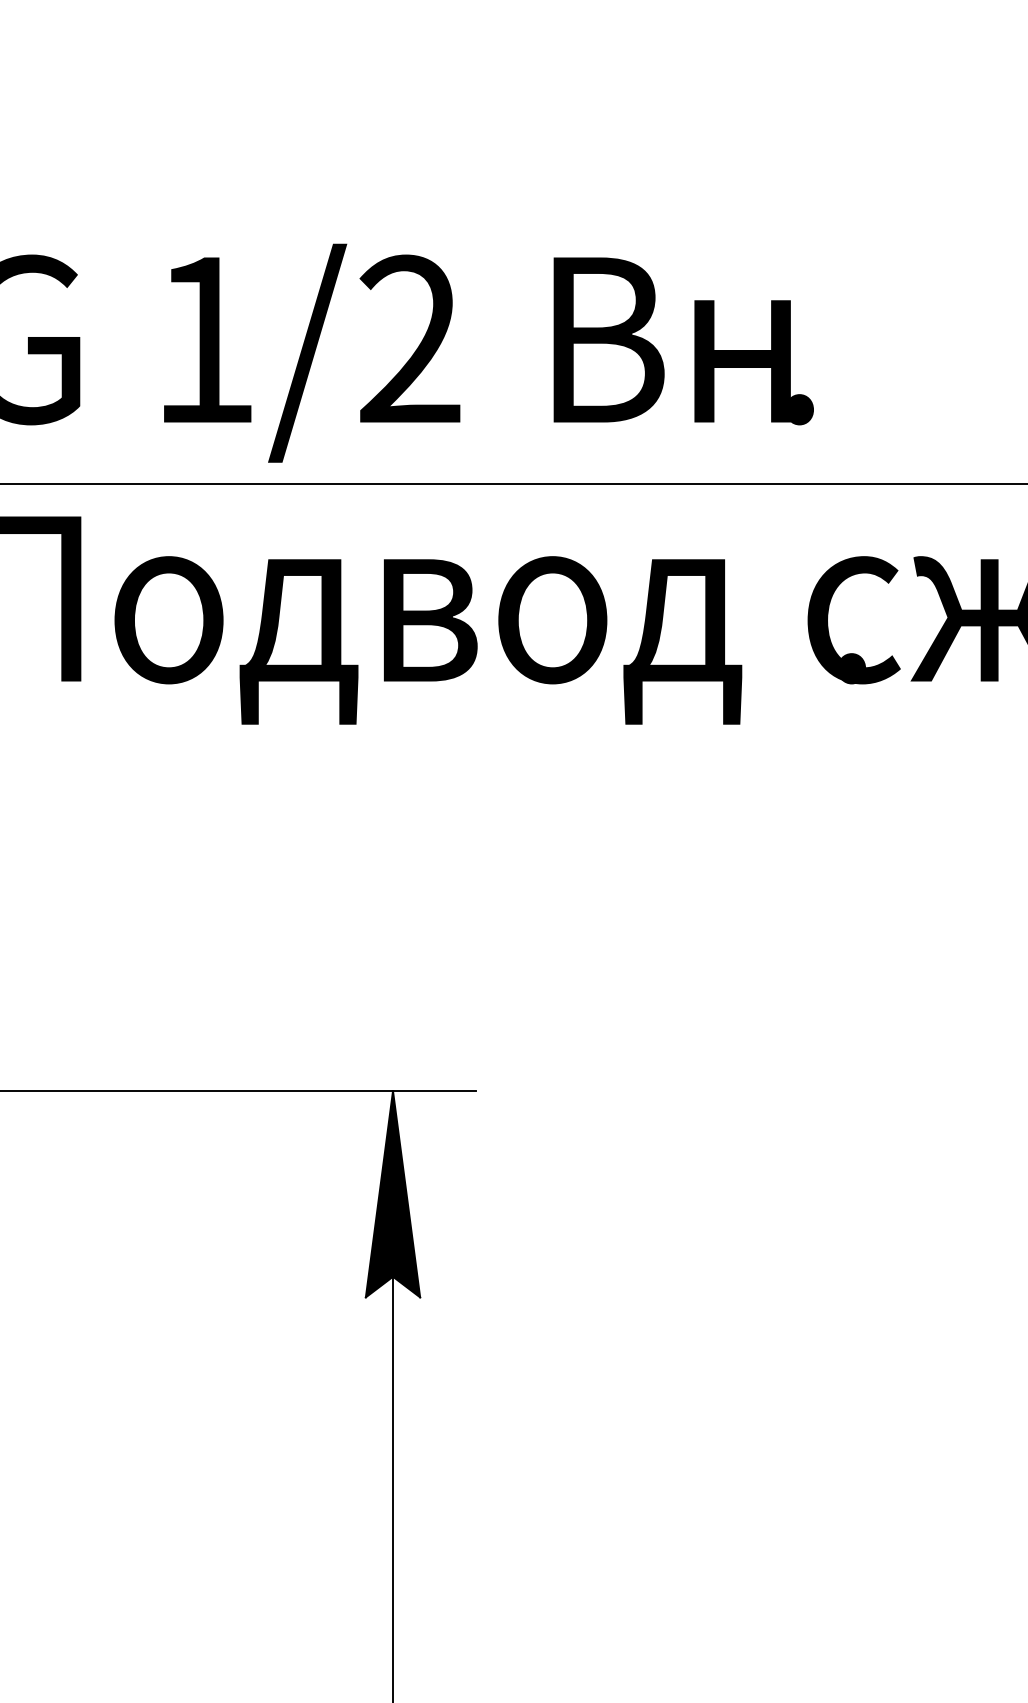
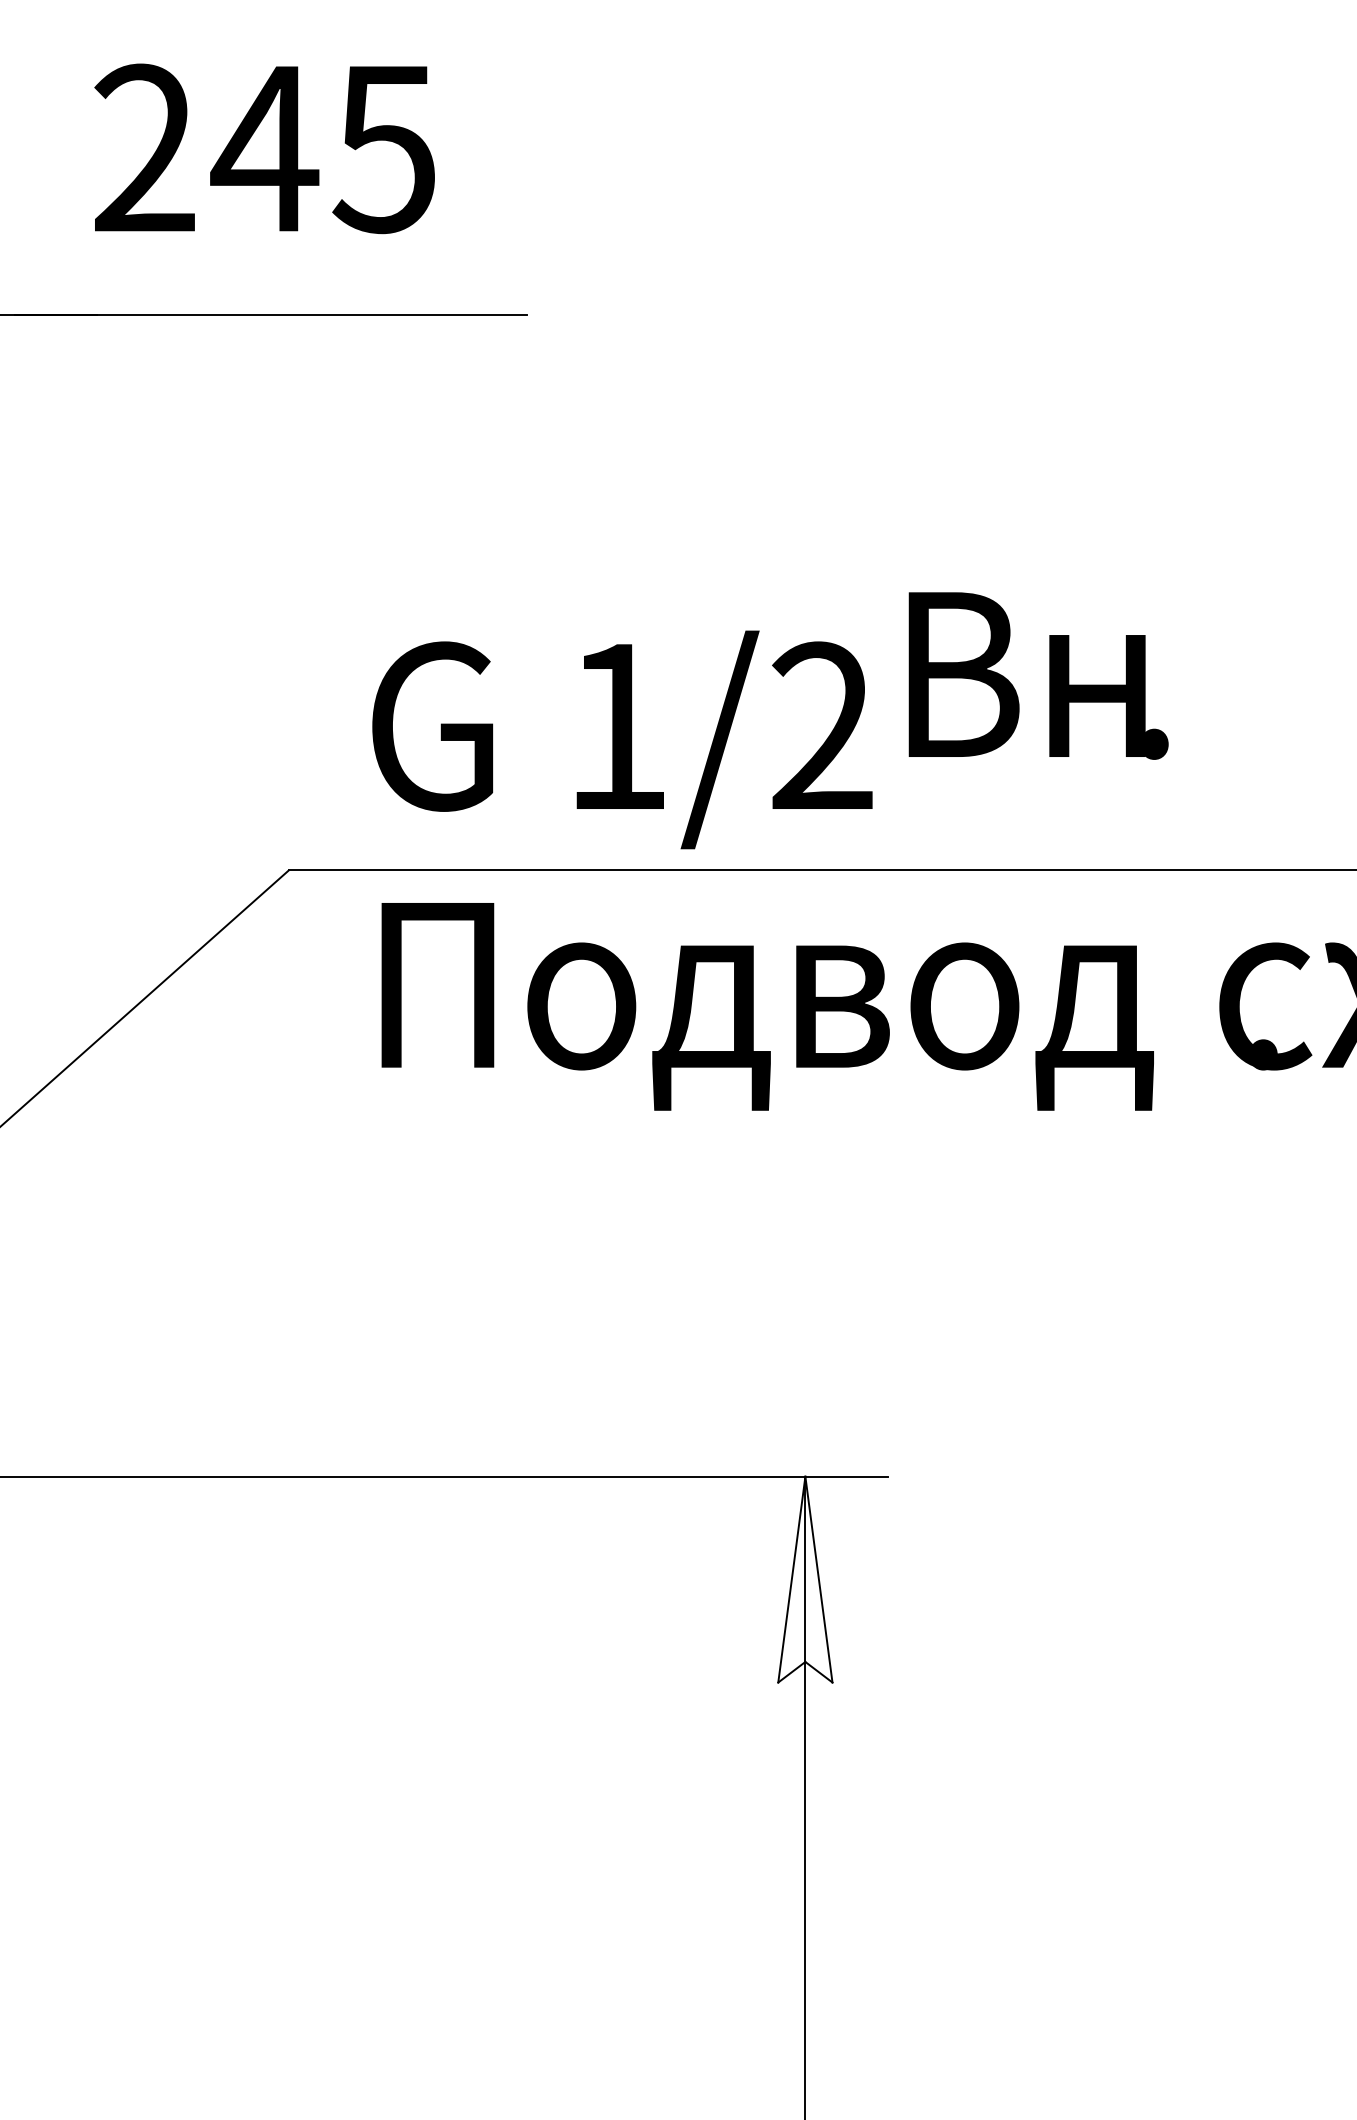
text: (683, 340) -> (1038, 675), moved
fill: (393, 1194) -> (805, 1579), removed

